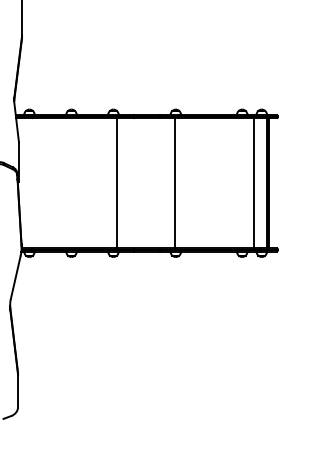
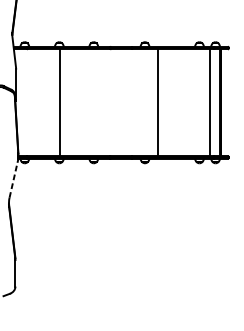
line: (117, 183) -> (60, 102), moved
line: (175, 183) -> (158, 102), moved
line: (15, 277) -> (13, 180), solid -> dashed

